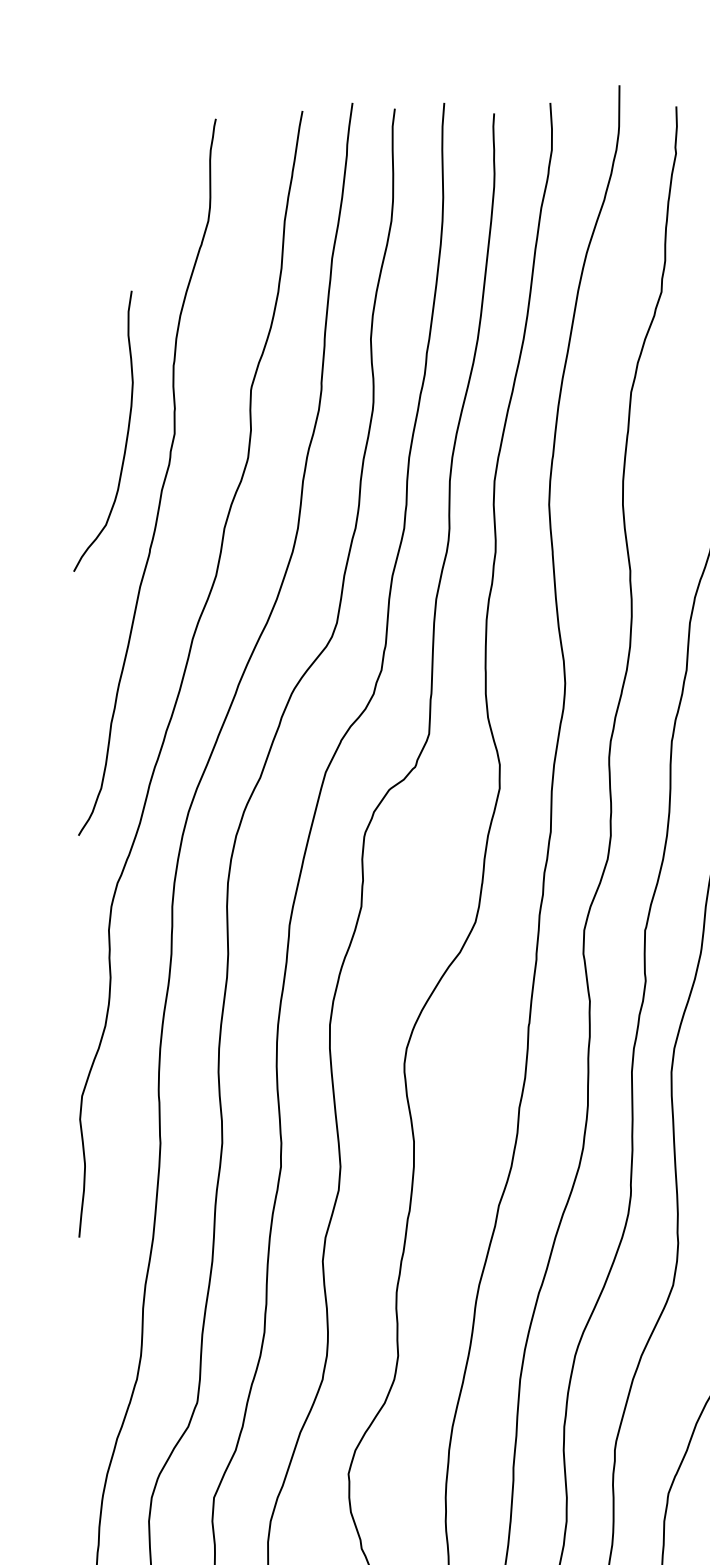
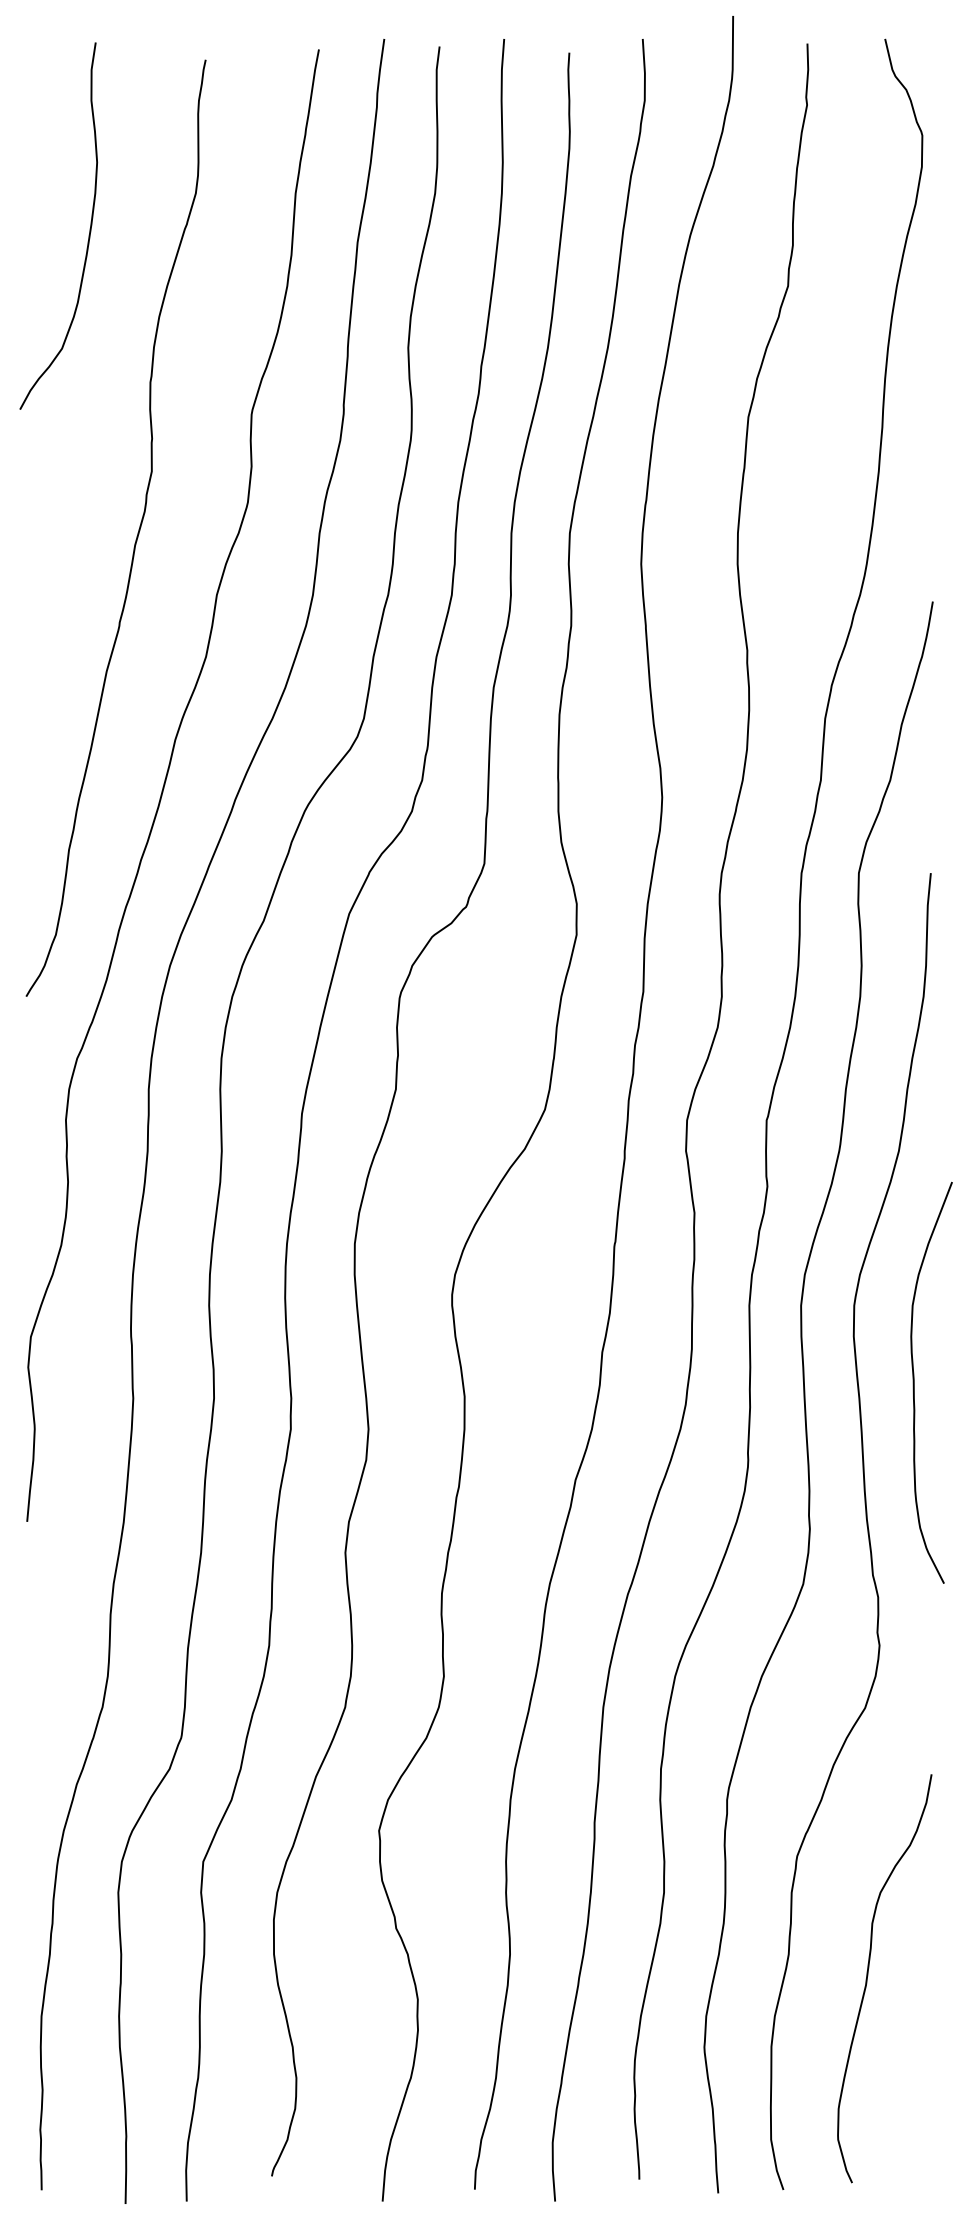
curve: (126, 433) -> (89, 228), moved

